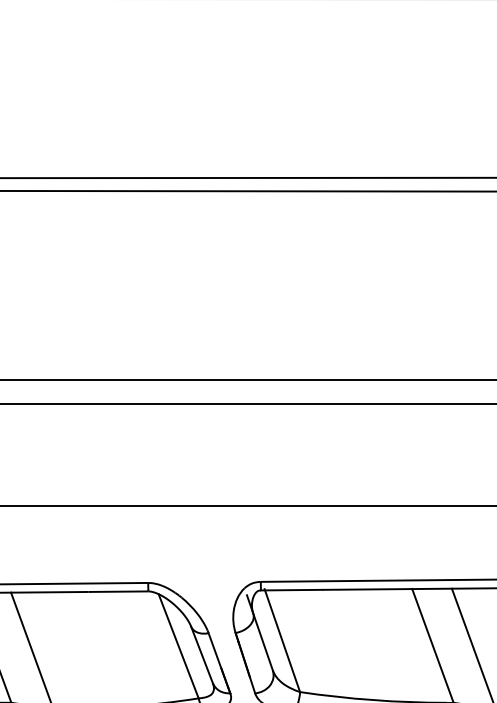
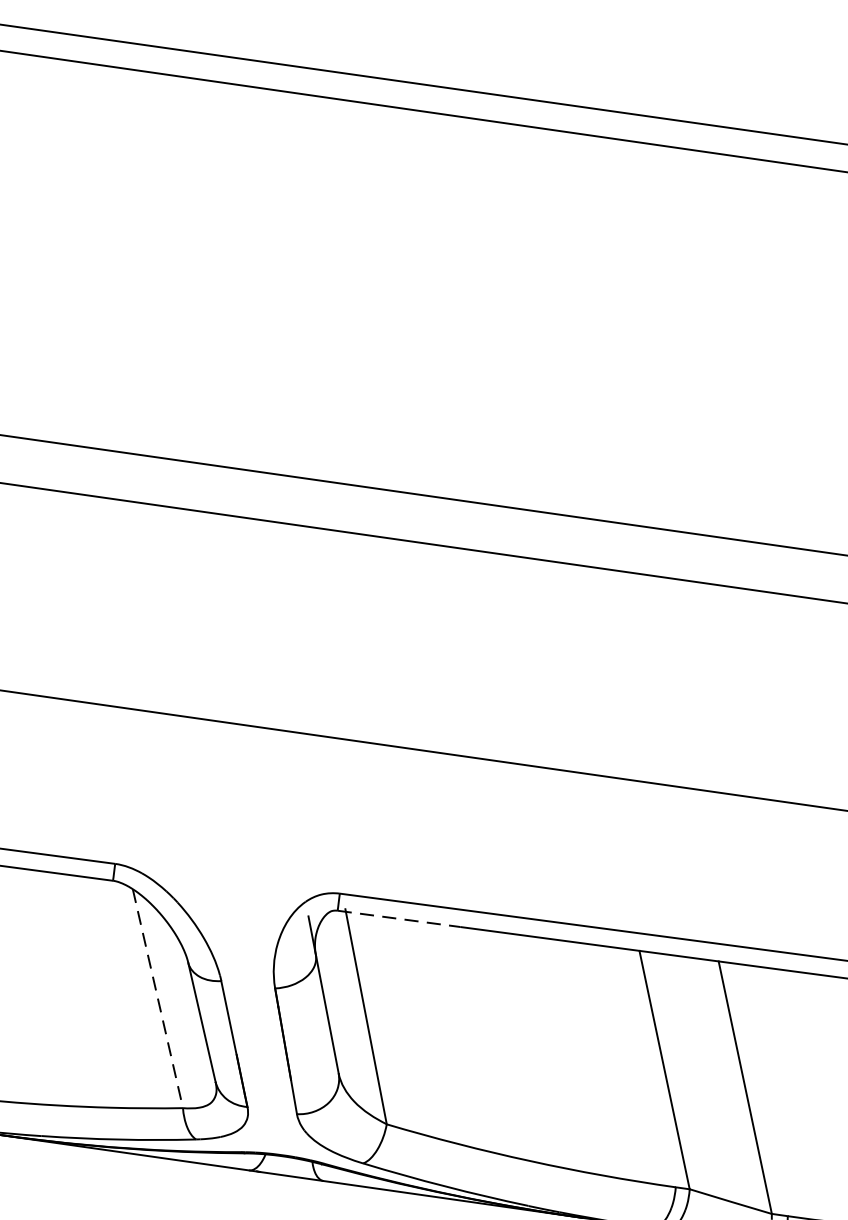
line: (291, 590) -> (398, 919), solid -> dashed
line: (178, 646) -> (157, 999), solid -> dashed

